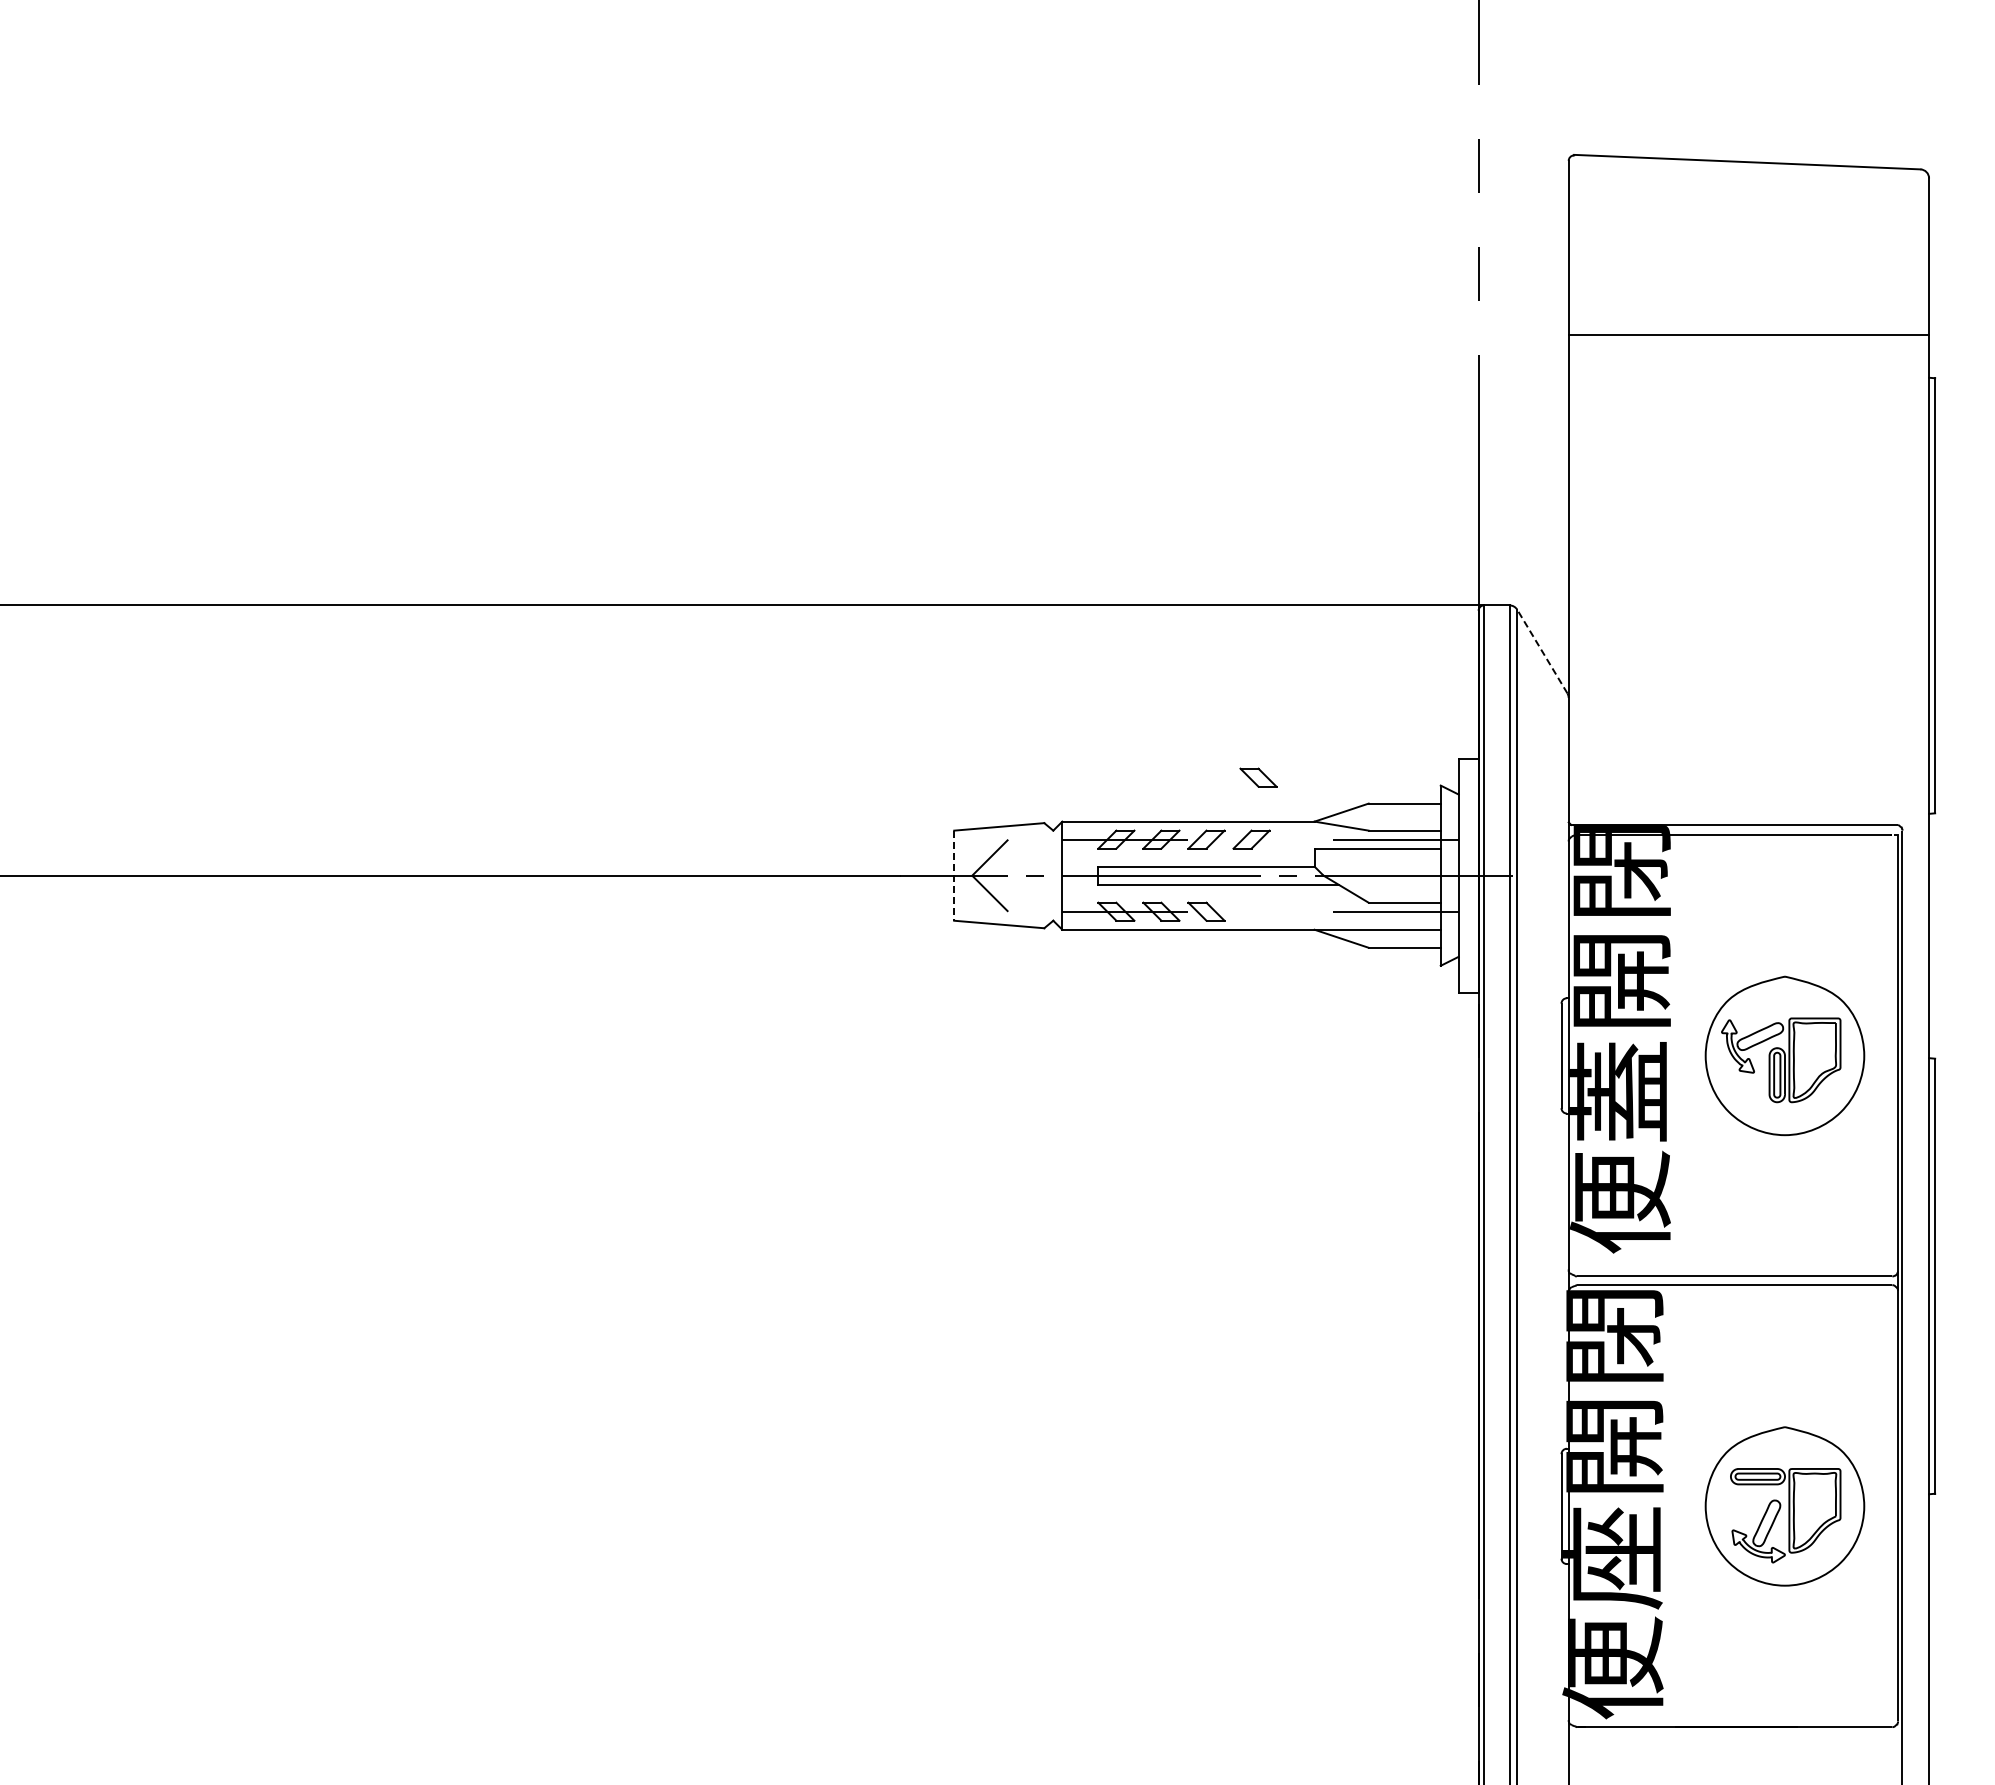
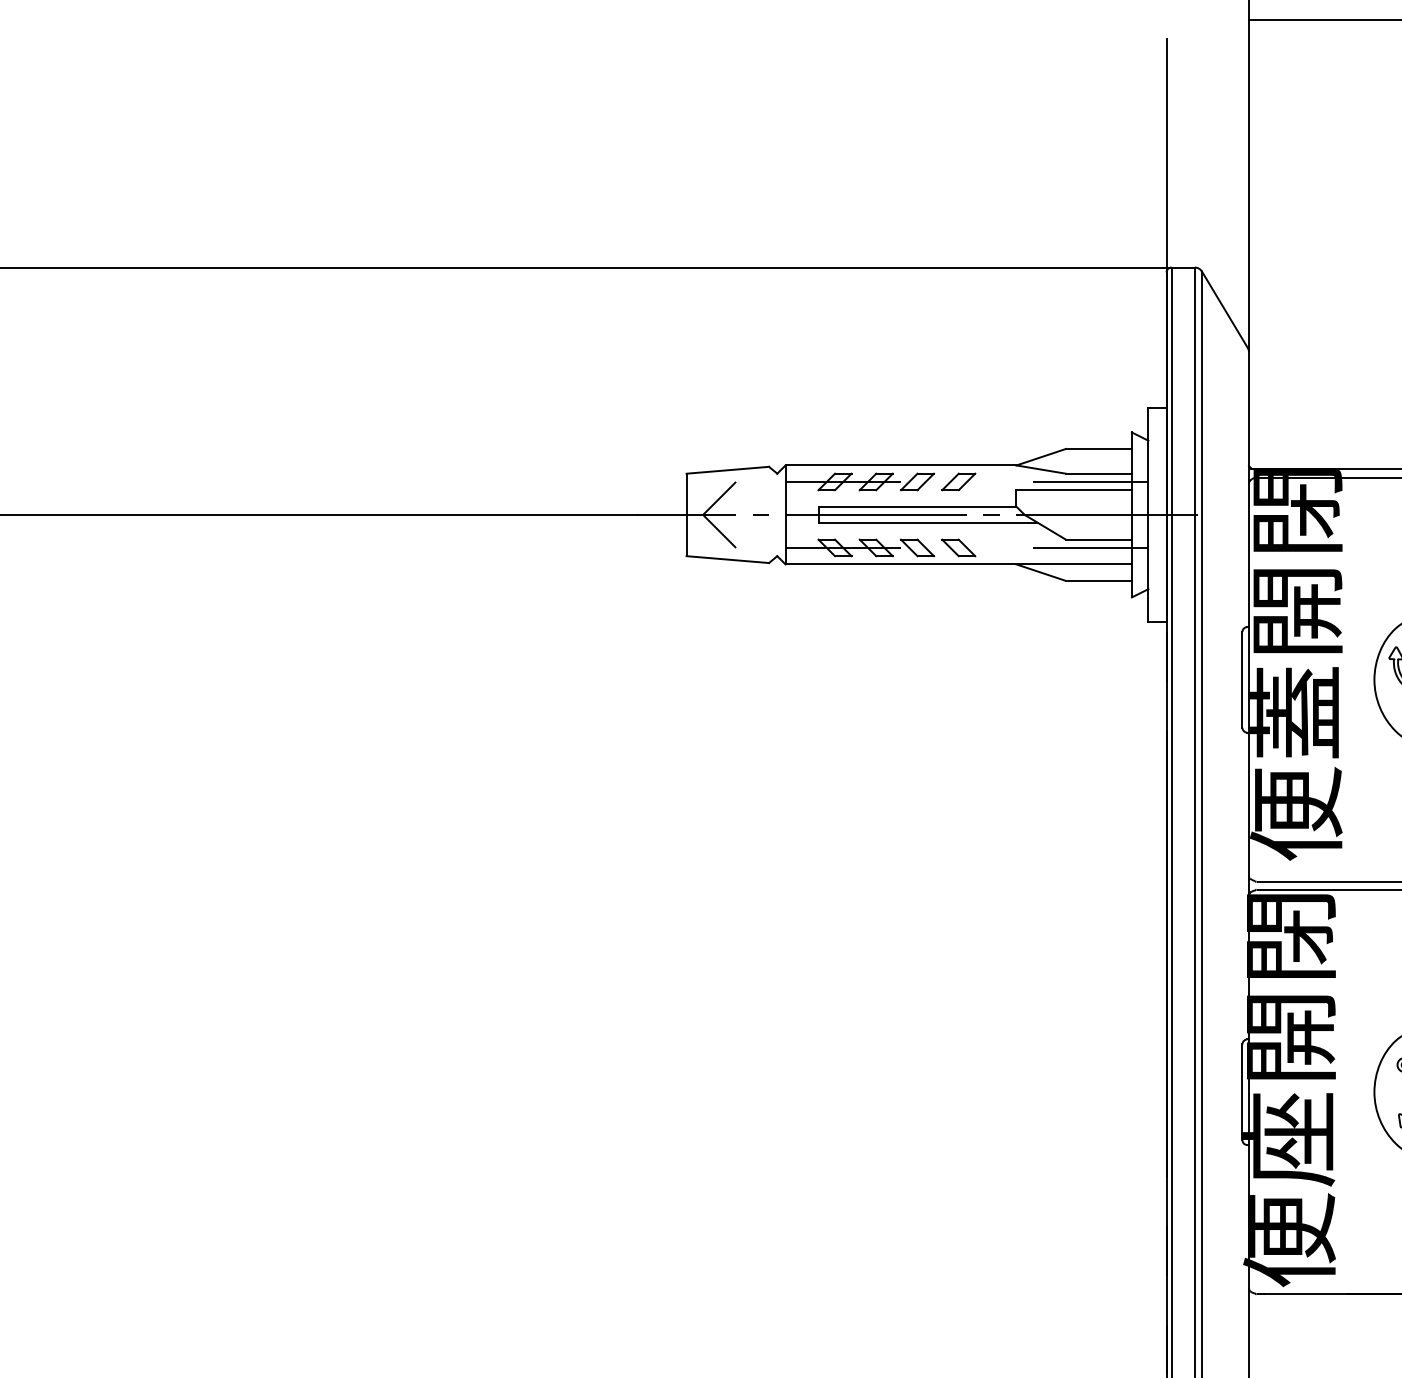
line: (1542, 651) -> (1225, 309), dashed -> solid
part: (1258, 777) -> (958, 547), moved
line: (954, 876) -> (686, 515), dashed -> solid

